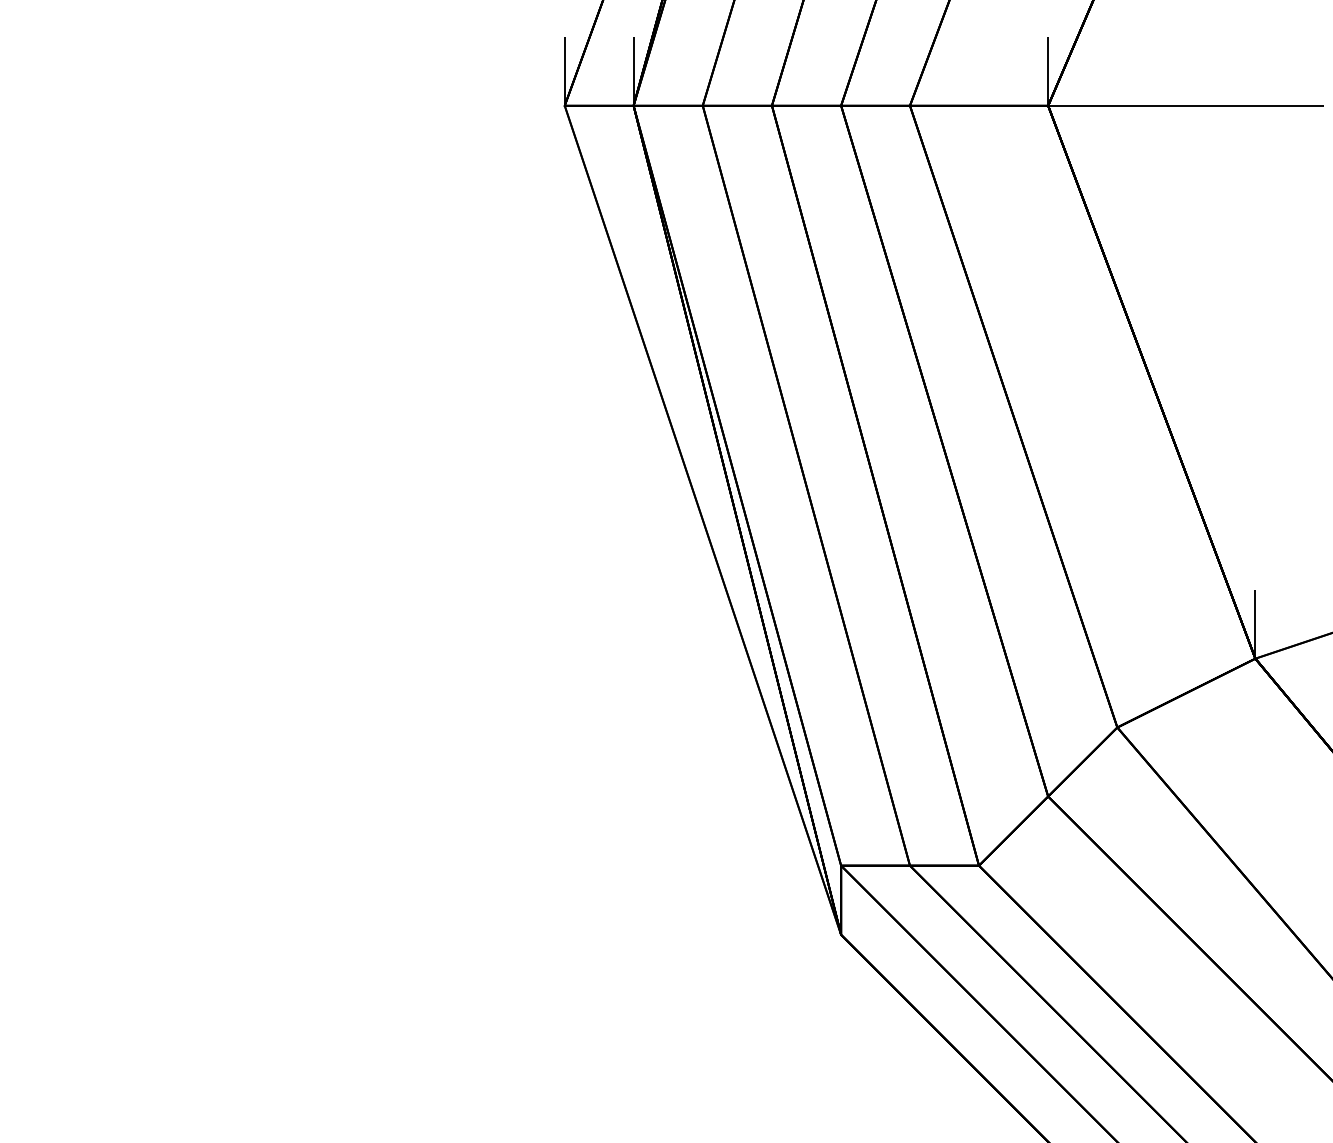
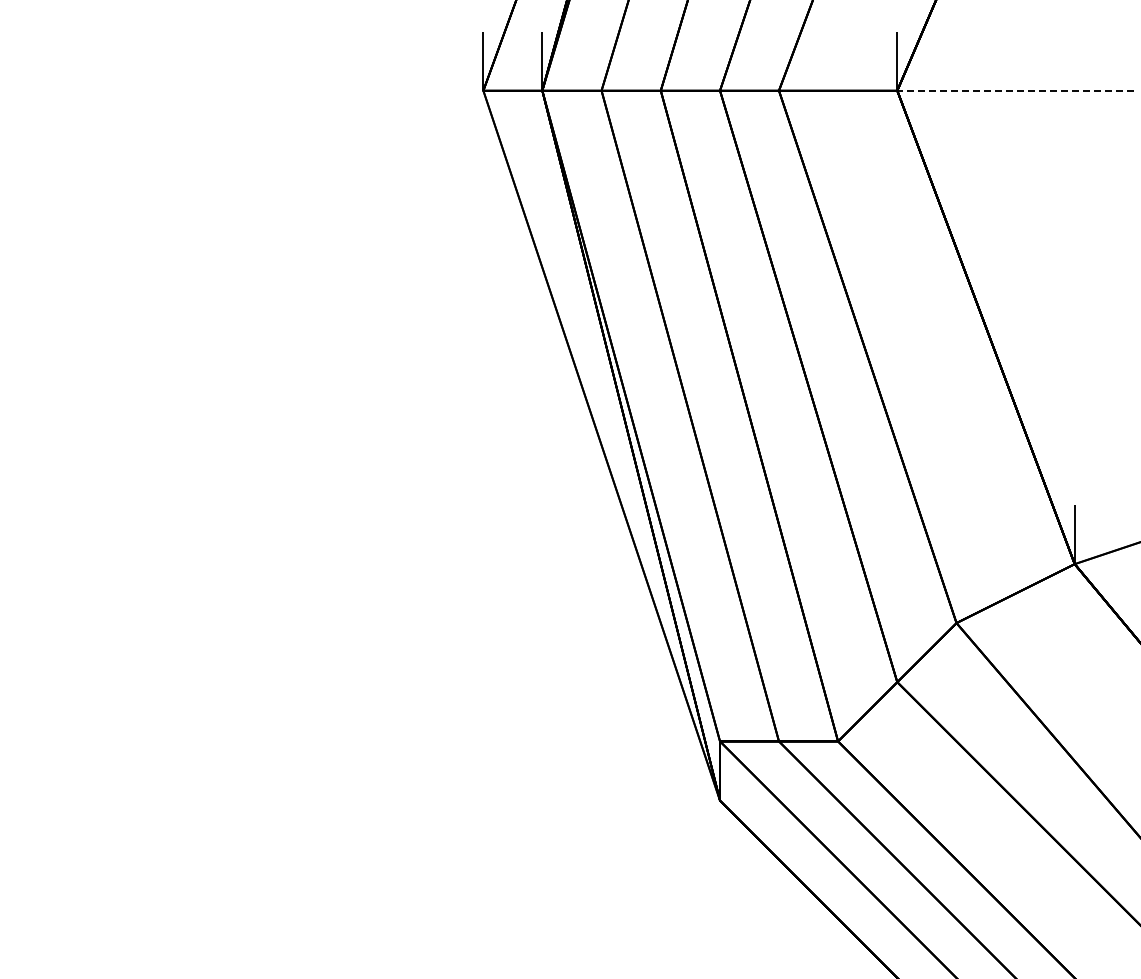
line: (1186, 105) -> (1015, 90), solid -> dashed

